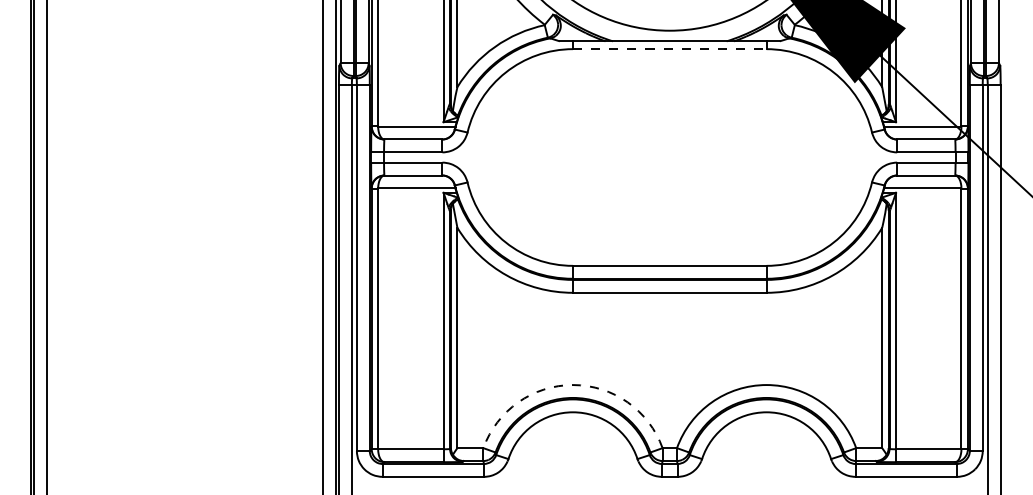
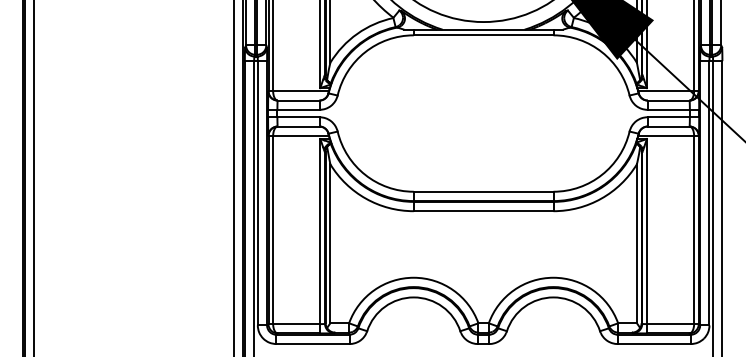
line: (669, 49) -> (483, 35), dashed -> solid
arc: (573, 385) -> (414, 278), dashed -> solid

